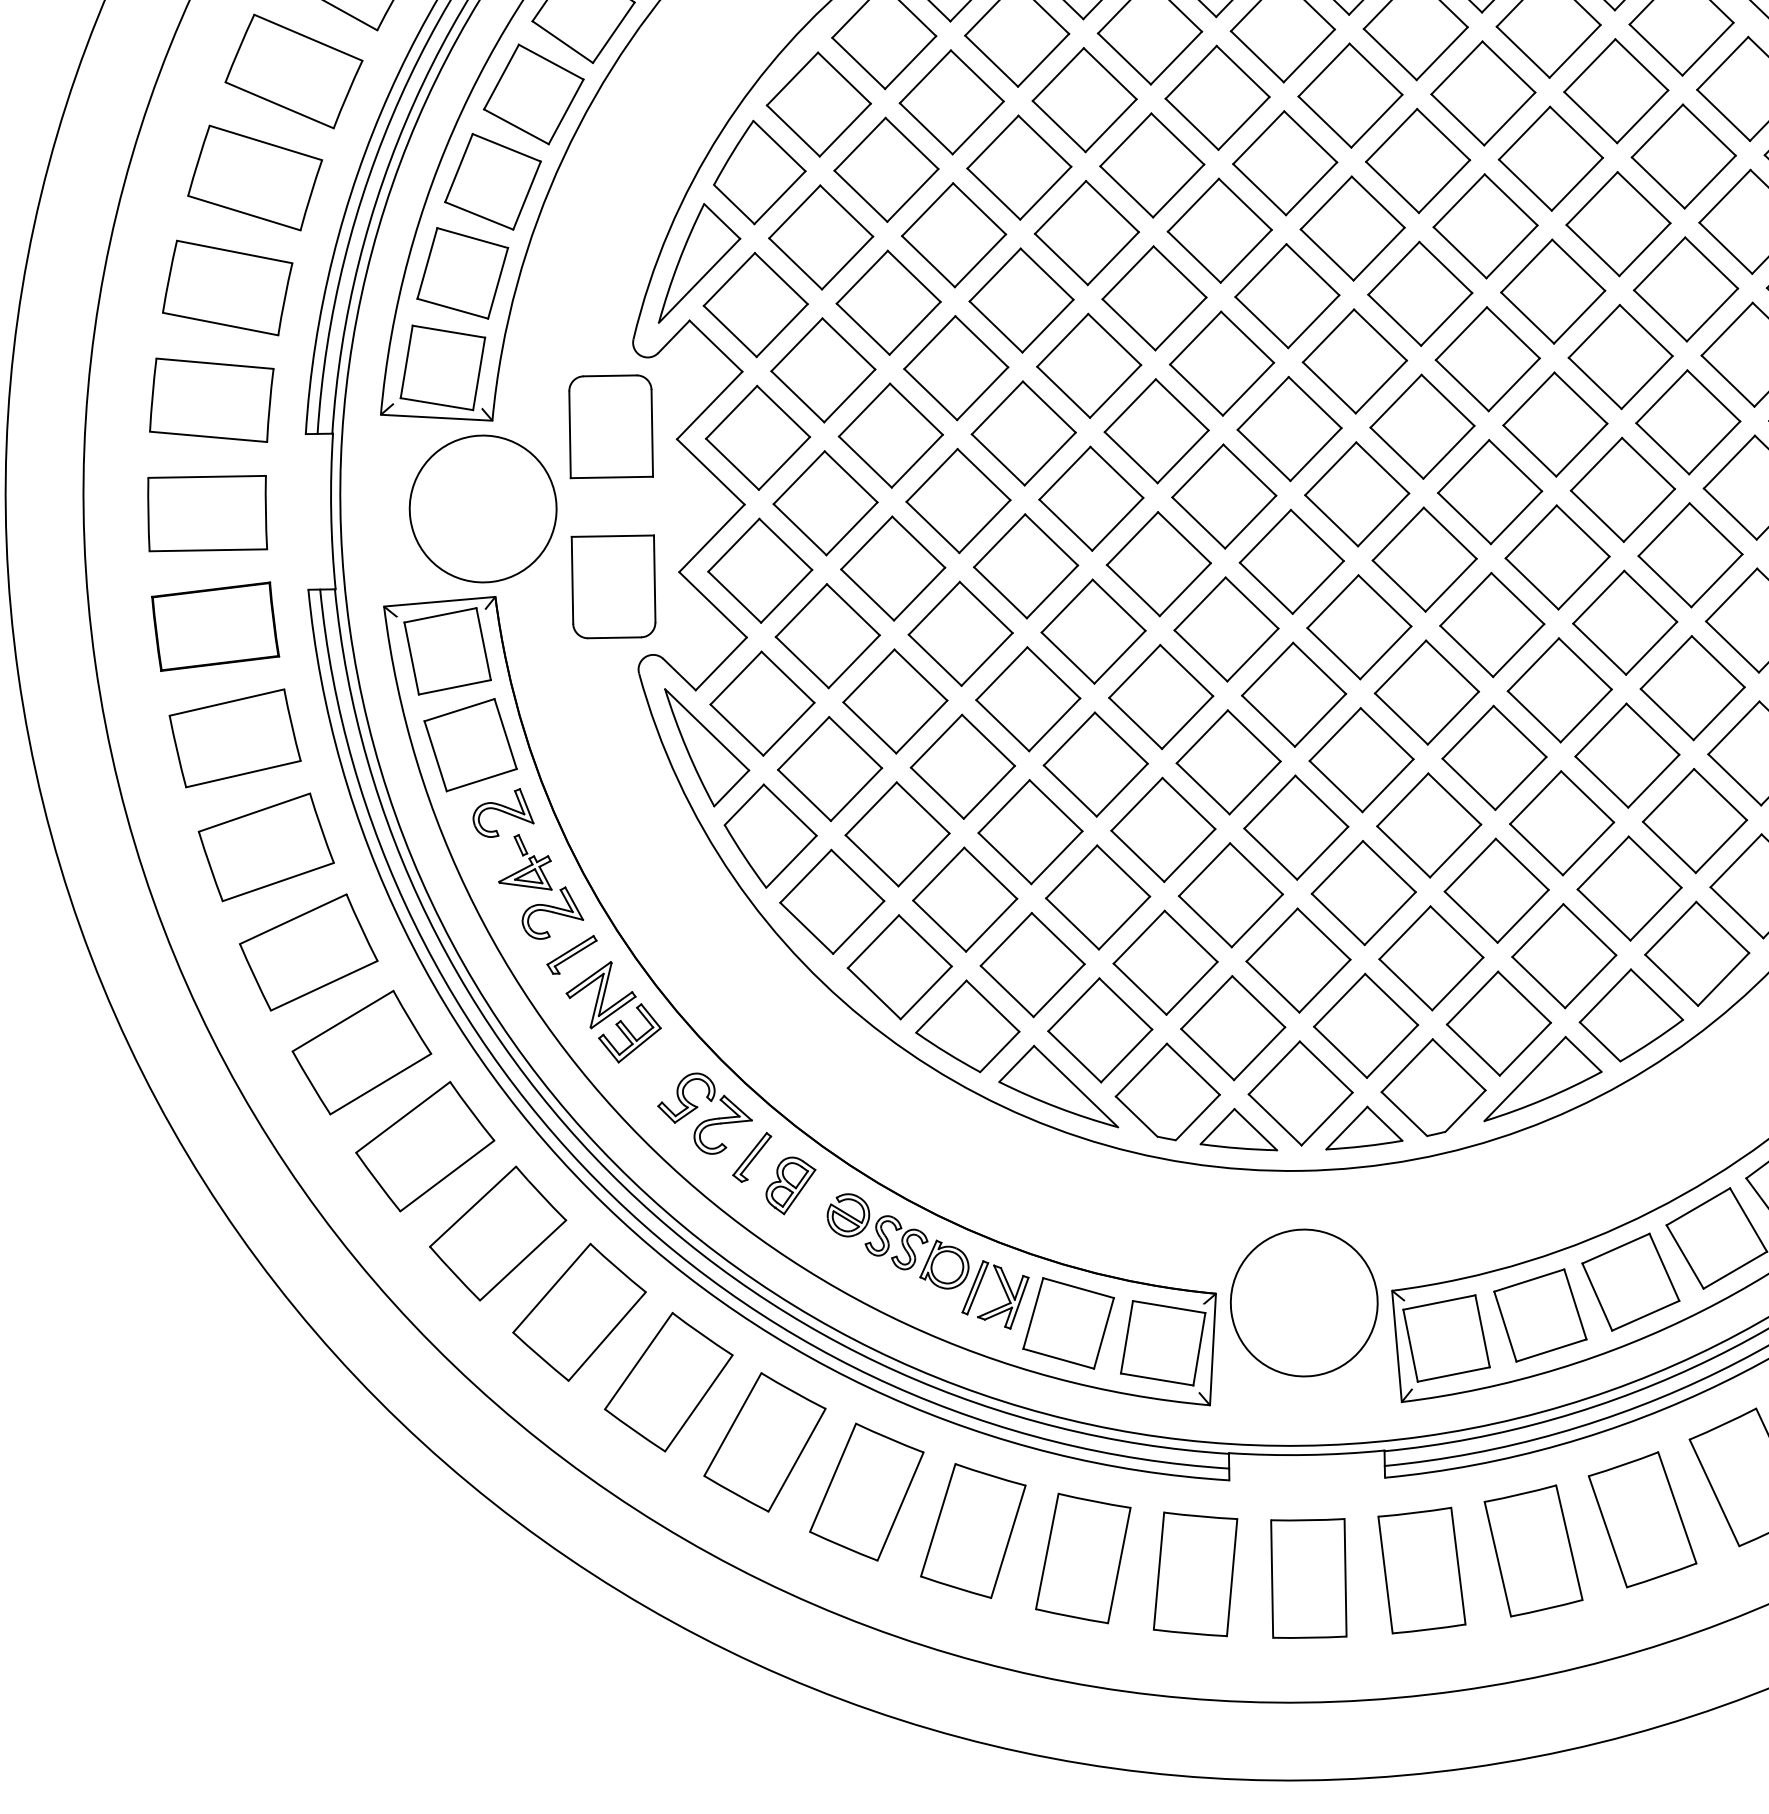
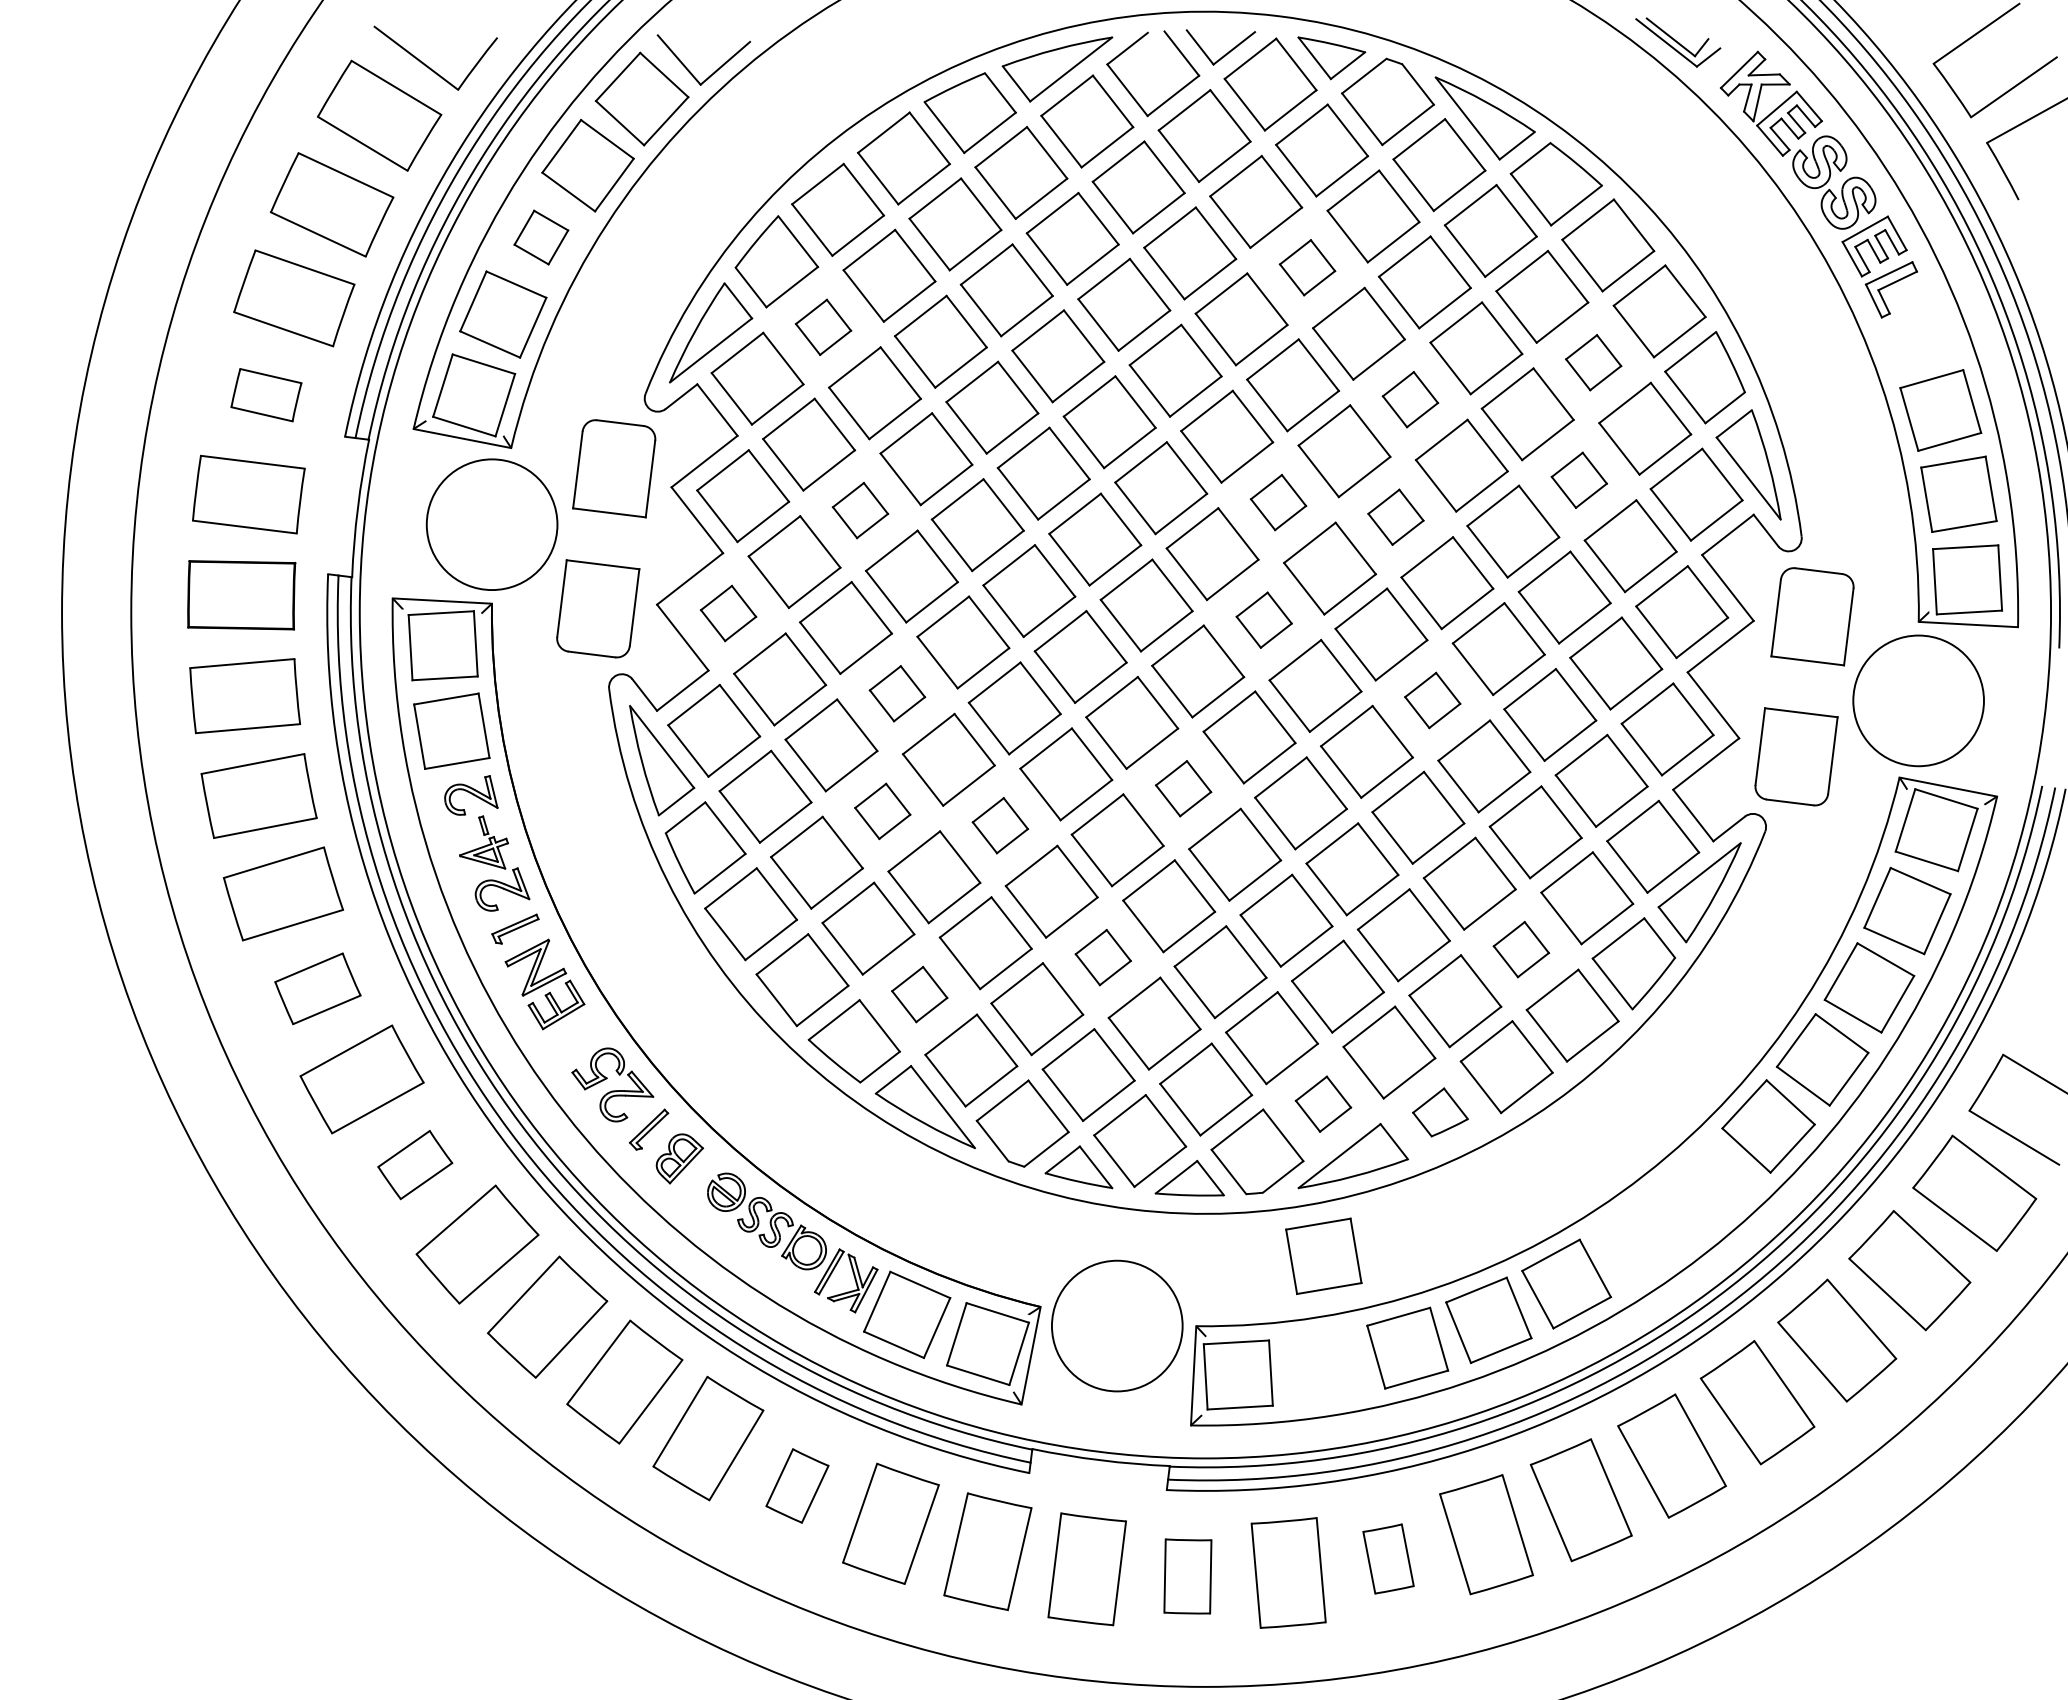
part: (1350, 95) -> (1307, 267), size x0.6
part: (1683, 156) -> (1593, 362), size x0.6
part: (493, 181) -> (541, 237), size x0.6
part: (1485, 226) -> (1410, 399), size x0.6
part: (821, 237) -> (823, 327), size x0.6
part: (1686, 289) -> (1579, 480), size x0.6
part: (1487, 359) -> (1395, 517), size x0.6
part: (1354, 361) -> (1278, 502), size x0.6
part: (211, 399) -> (266, 394), size x0.6
part: (890, 435) -> (860, 510), size x0.6
part: (1357, 494) -> (1264, 620), size x0.6
part: (1557, 557) -> (1432, 700), size x0.6
part: (760, 570) -> (728, 613), size x0.6
part: (960, 633) -> (897, 693), size x0.6
part: (1293, 694) -> (1183, 788), size x0.6
part: (1095, 764) -> (1000, 825), size x0.6
part: (962, 767) -> (882, 811), size x0.6
part: (1695, 820) -> (1521, 949), size x0.6
part: (1231, 895) -> (1103, 957), size x0.6
part: (1032, 964) -> (919, 994), size x0.6
part: (1630, 1014) -> (1440, 1112), size x0.6
part: (1499, 1024) -> (1323, 1104), size x0.6
part: (361, 1052) -> (317, 988), size x0.7
part: (496, 1233) -> (414, 1164), size x0.6
part: (1539, 1314) -> (1323, 1255), moved
part: (1642, 1519) -> (1388, 1558), size x0.6
part: (973, 1530) -> (797, 1485), size x0.6
part: (1421, 1570) -> (1187, 1576), size x0.7

